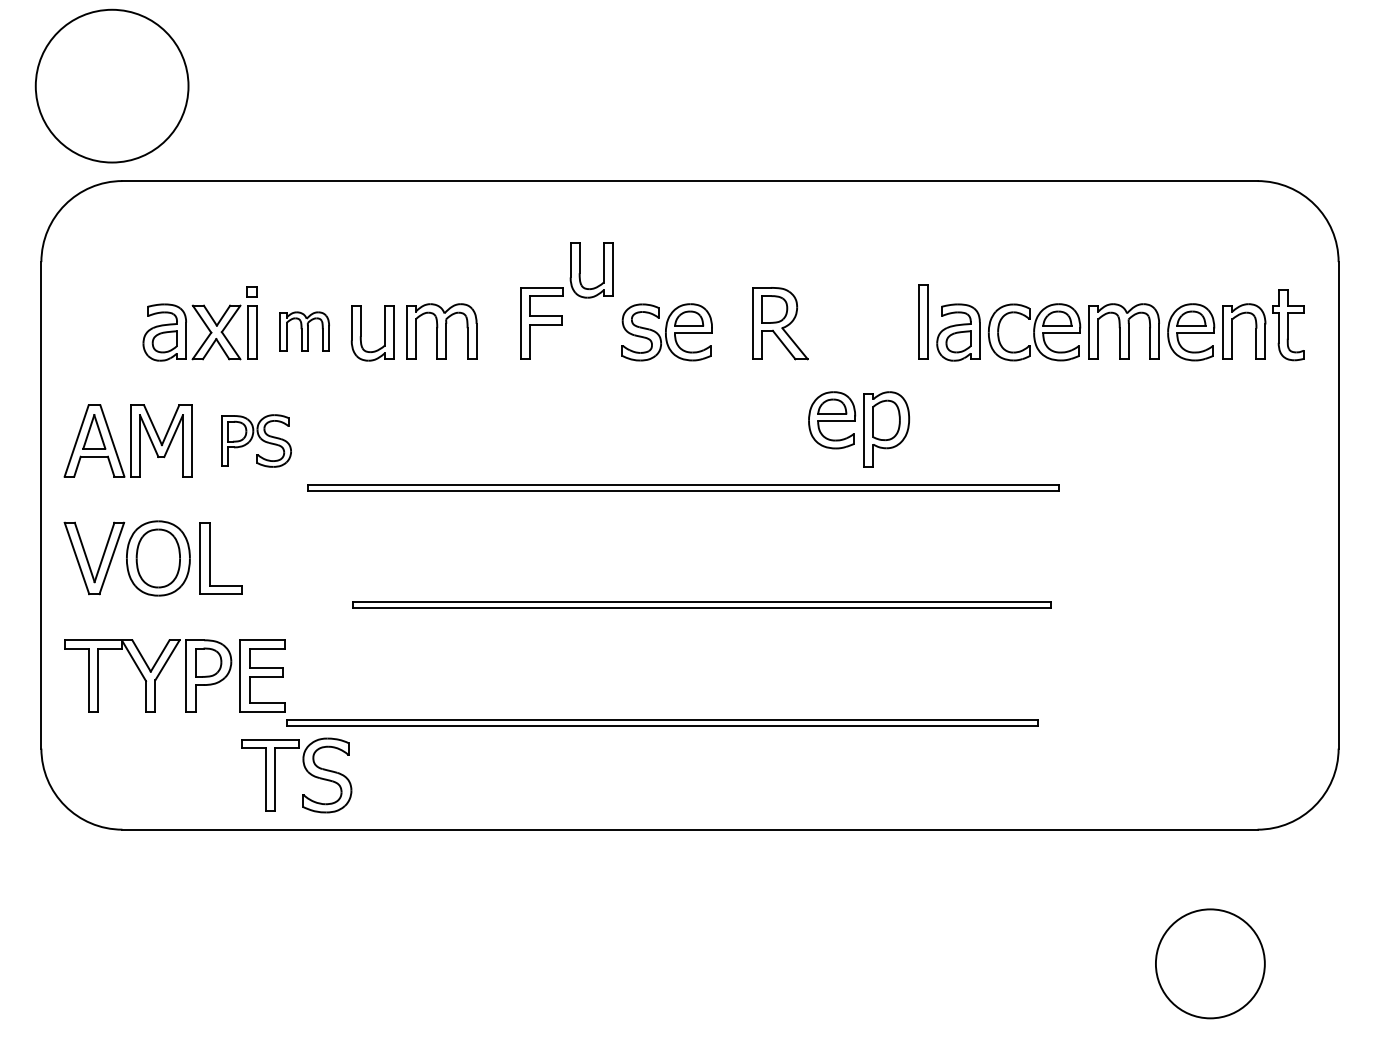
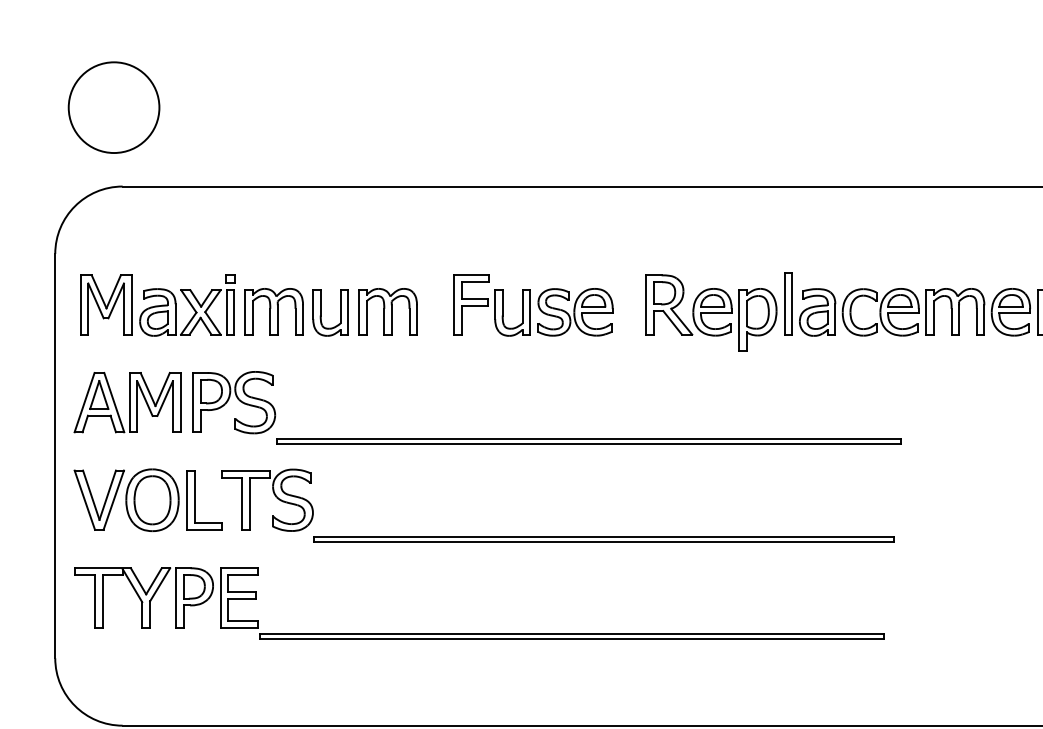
circle: (111, 85) -> (113, 107), size x0.71
part: (580, 270) -> (503, 313), moved
part: (102, 322) -> (106, 304), added
part: (304, 331) -> (273, 311), size x1.43
part: (859, 429) -> (735, 319), moved
part: (256, 440) -> (234, 402), size x1.43
part: (305, 770) -> (274, 496), moved

